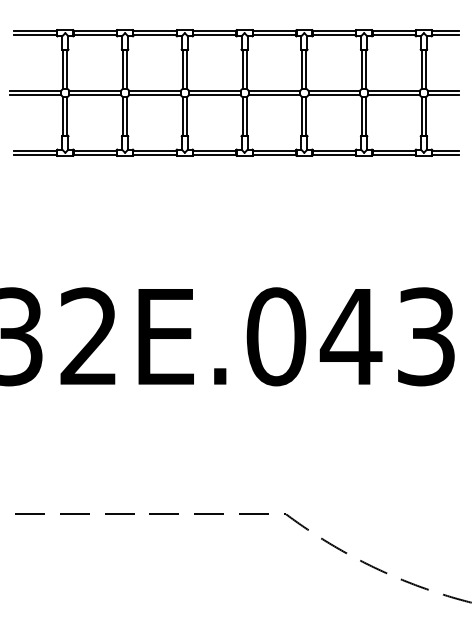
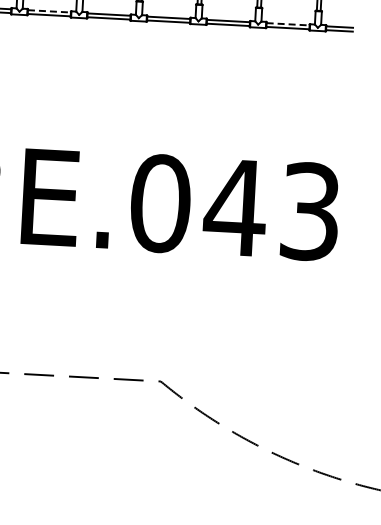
line: (154, 150) -> (48, 10), solid -> dashed
line: (394, 150) -> (288, 23), solid -> dashed

